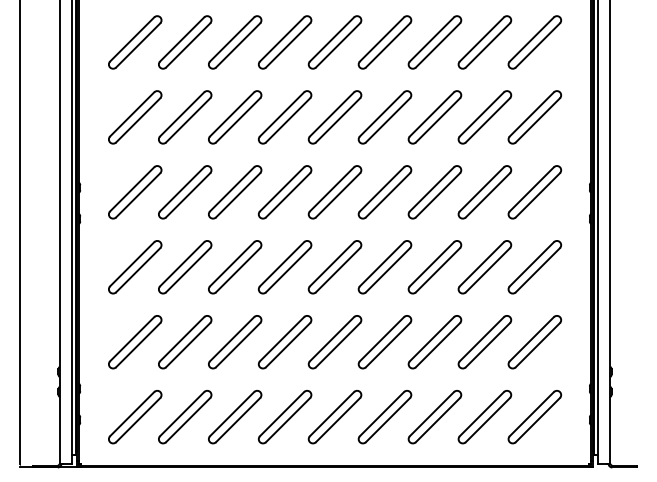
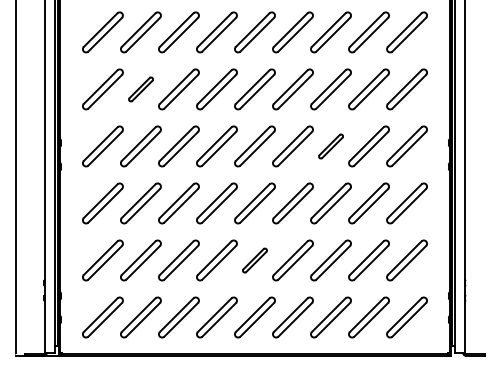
part: (185, 117) -> (141, 89), size x0.6
part: (434, 192) -> (330, 146), size x0.6
part: (334, 342) -> (254, 260), size x0.6

